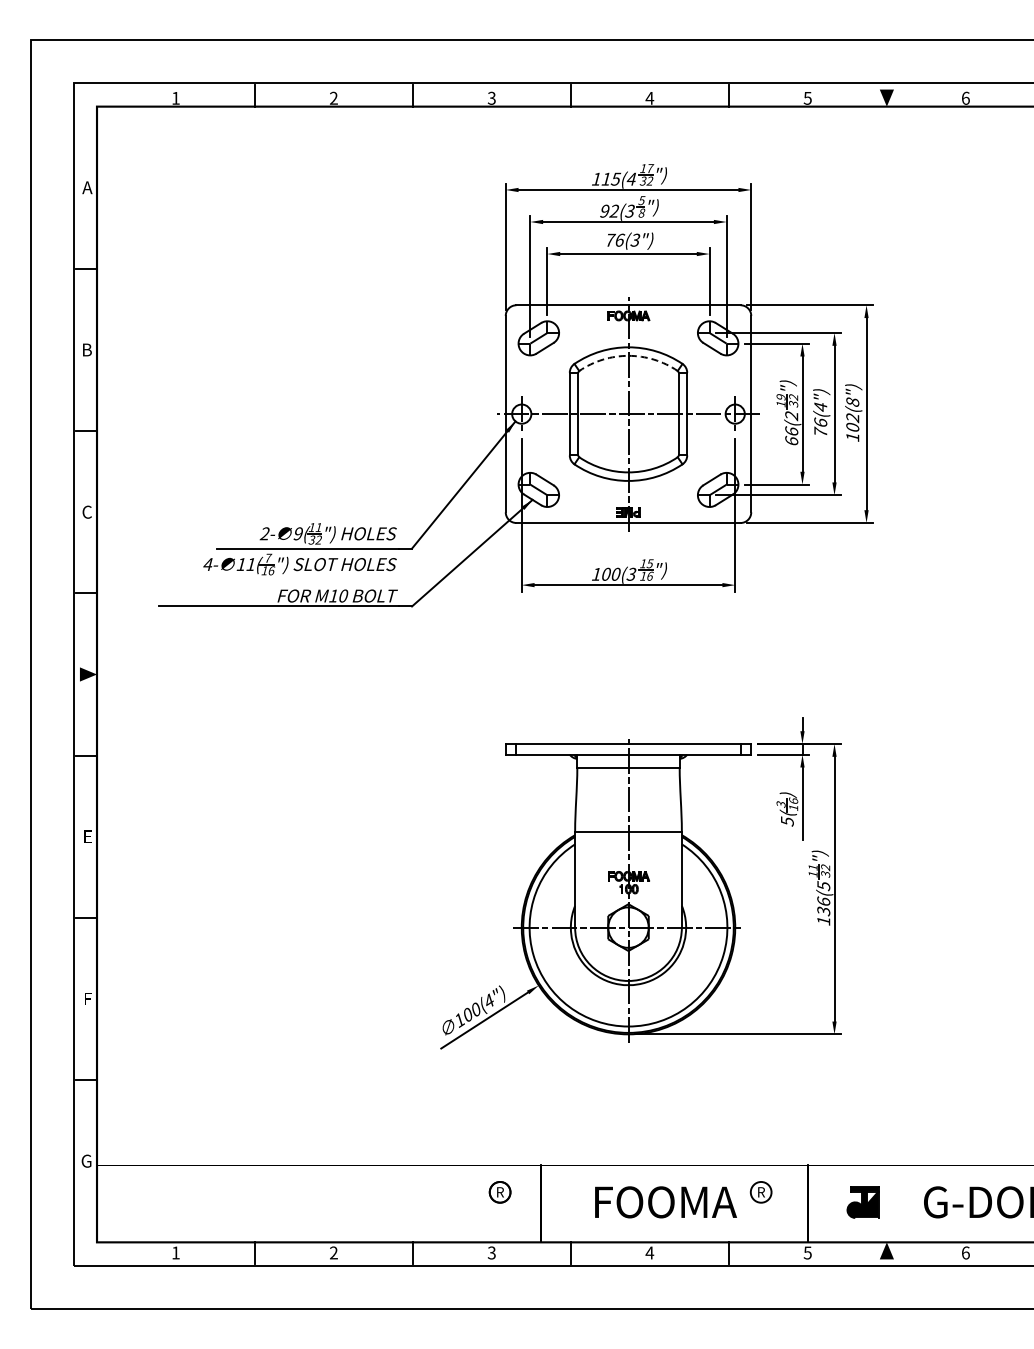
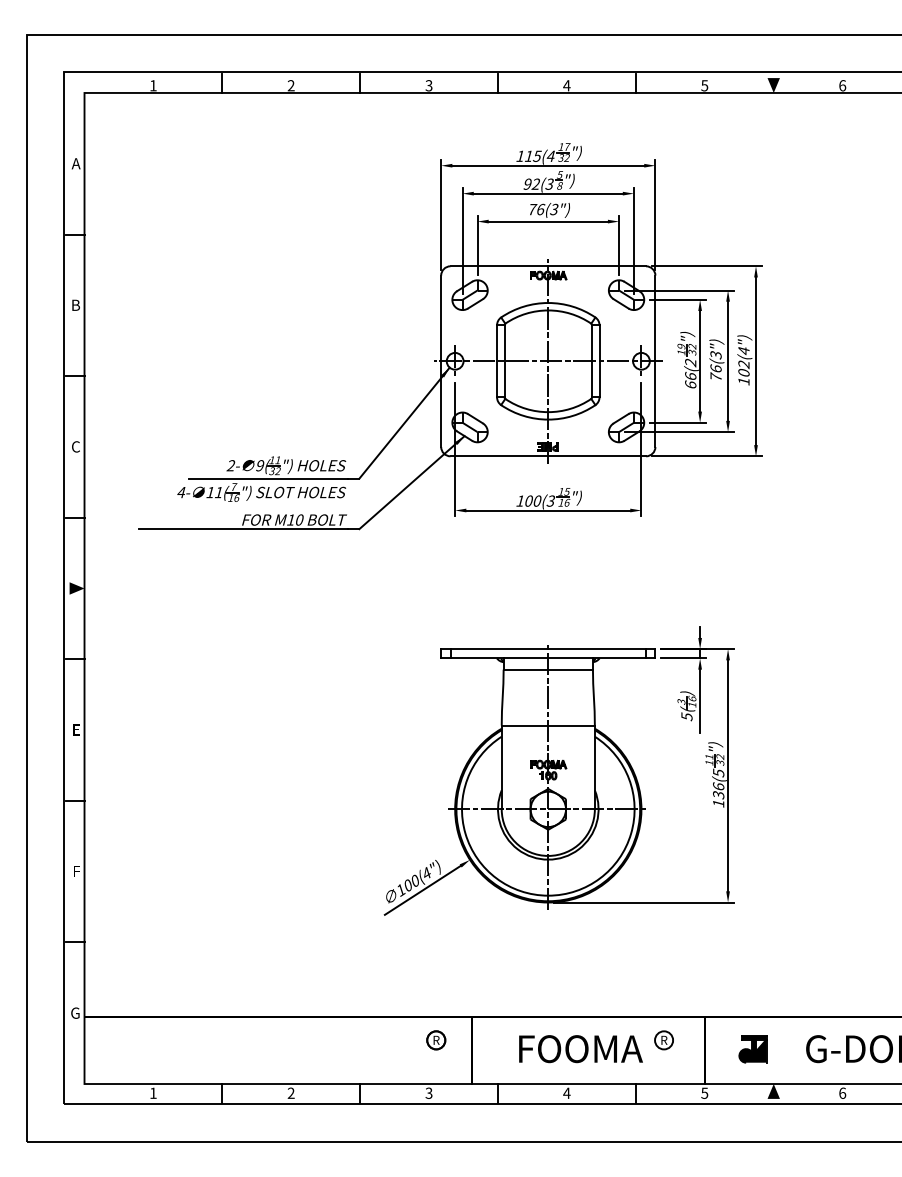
arc: (628, 355) -> (548, 310), dashed -> solid
text: (852, 402) -> (743, 351), (8") -> (4")
text: (820, 407) -> (715, 355), (4") -> (3")

